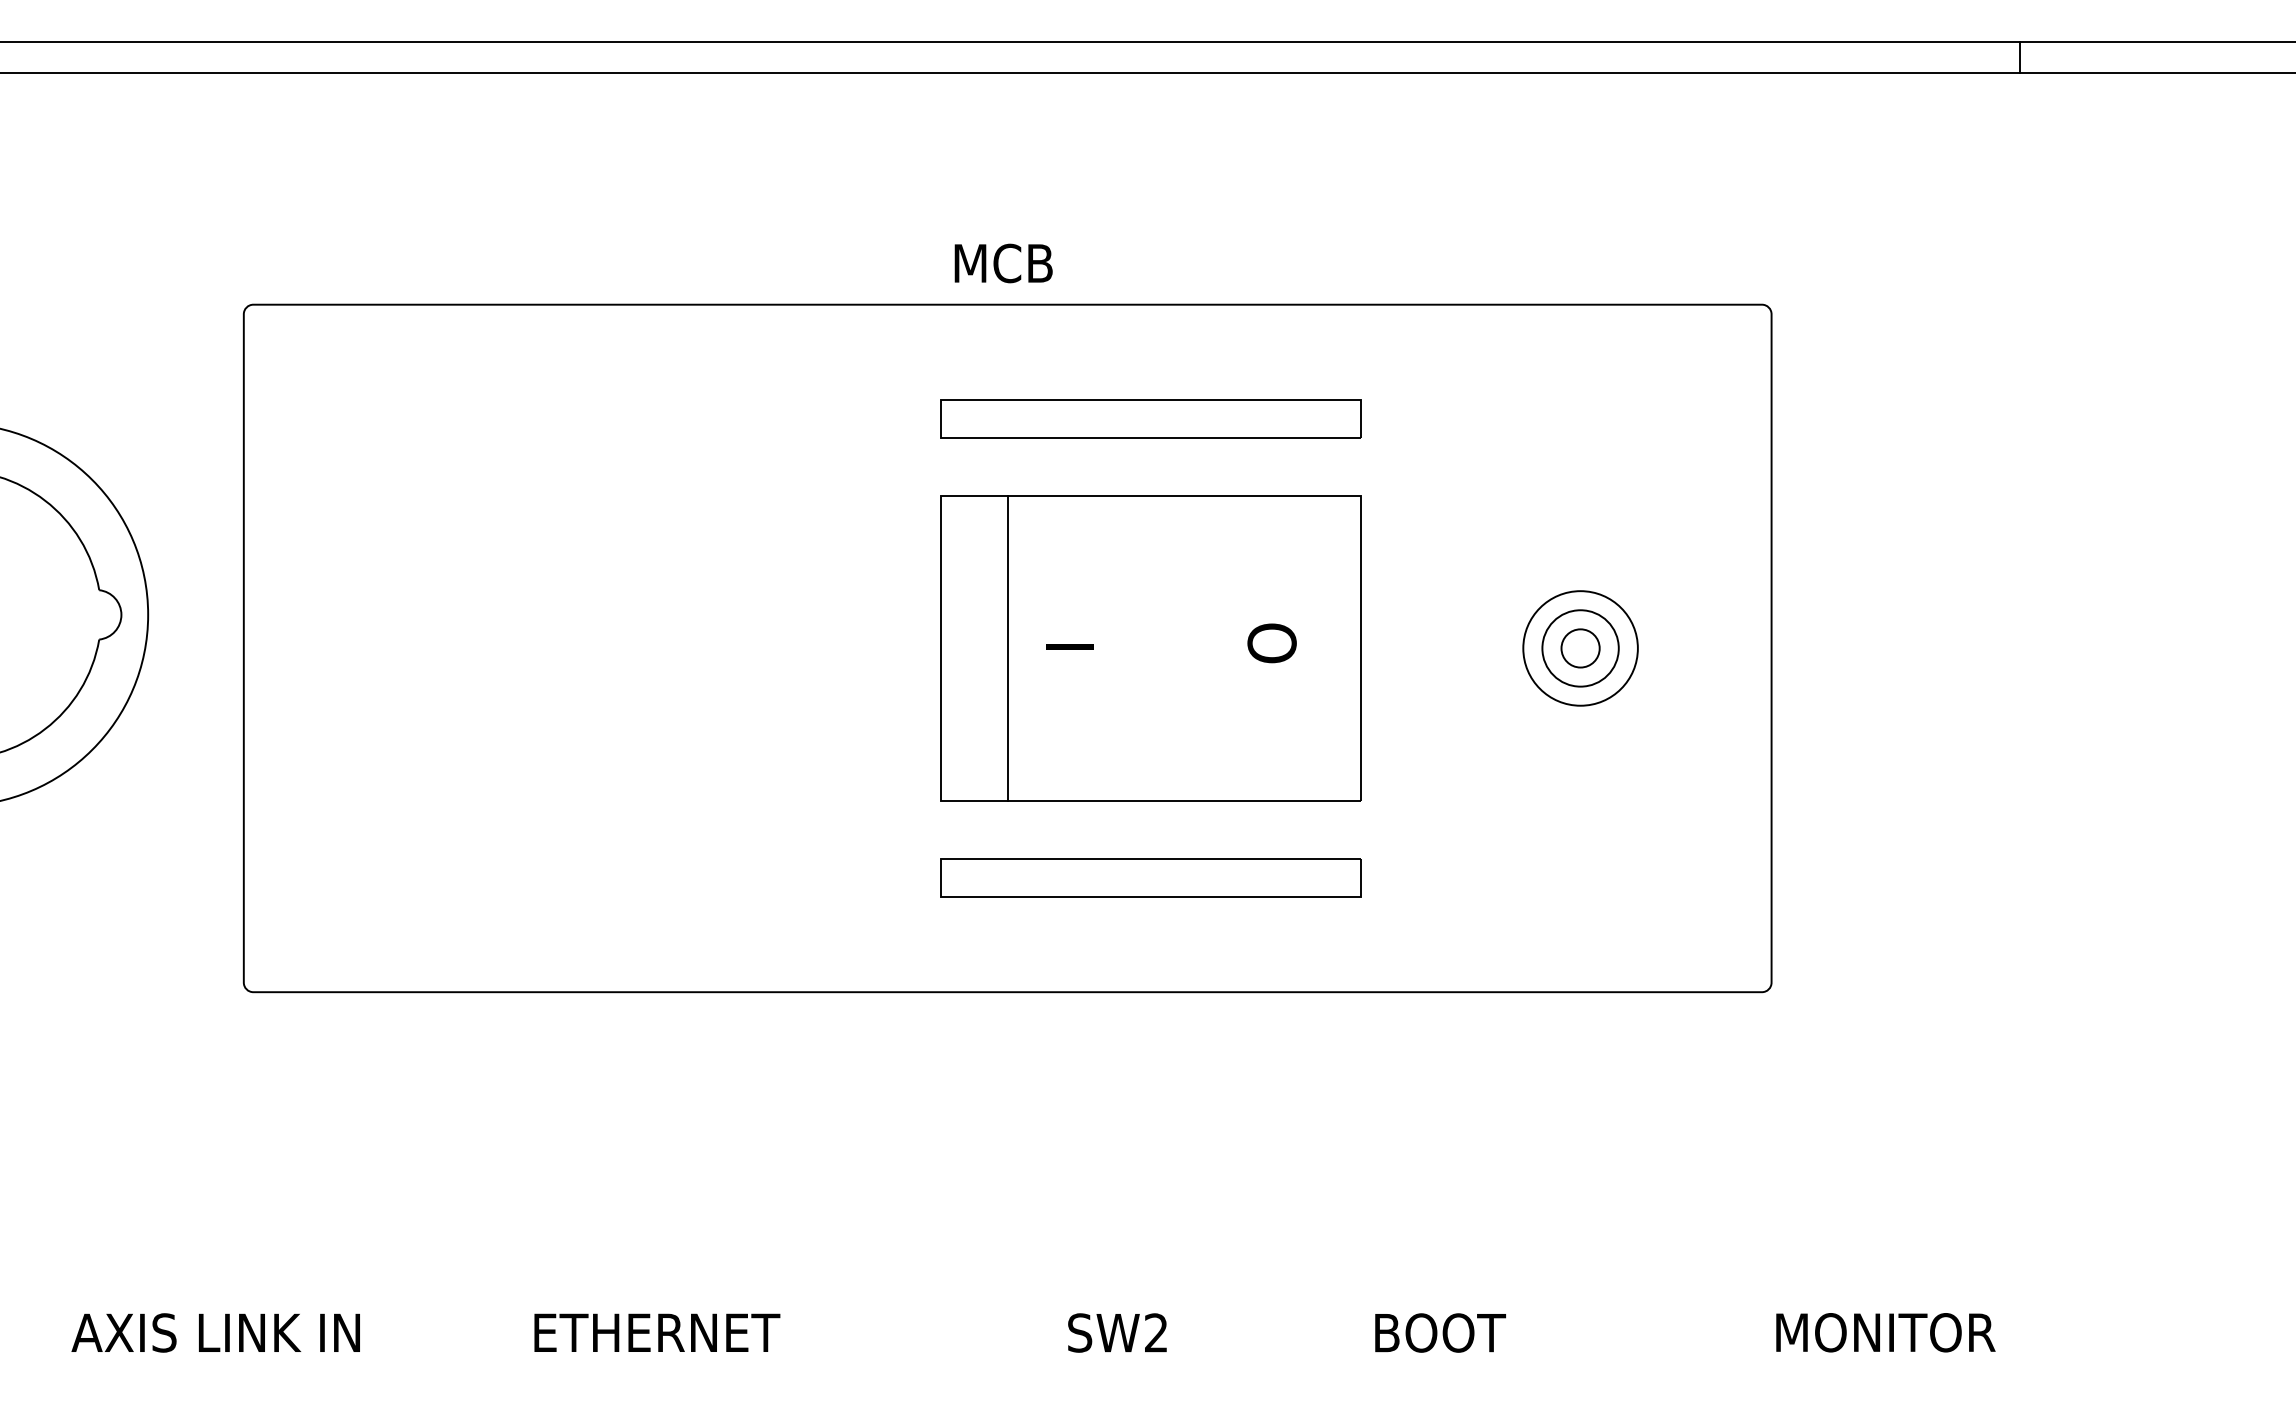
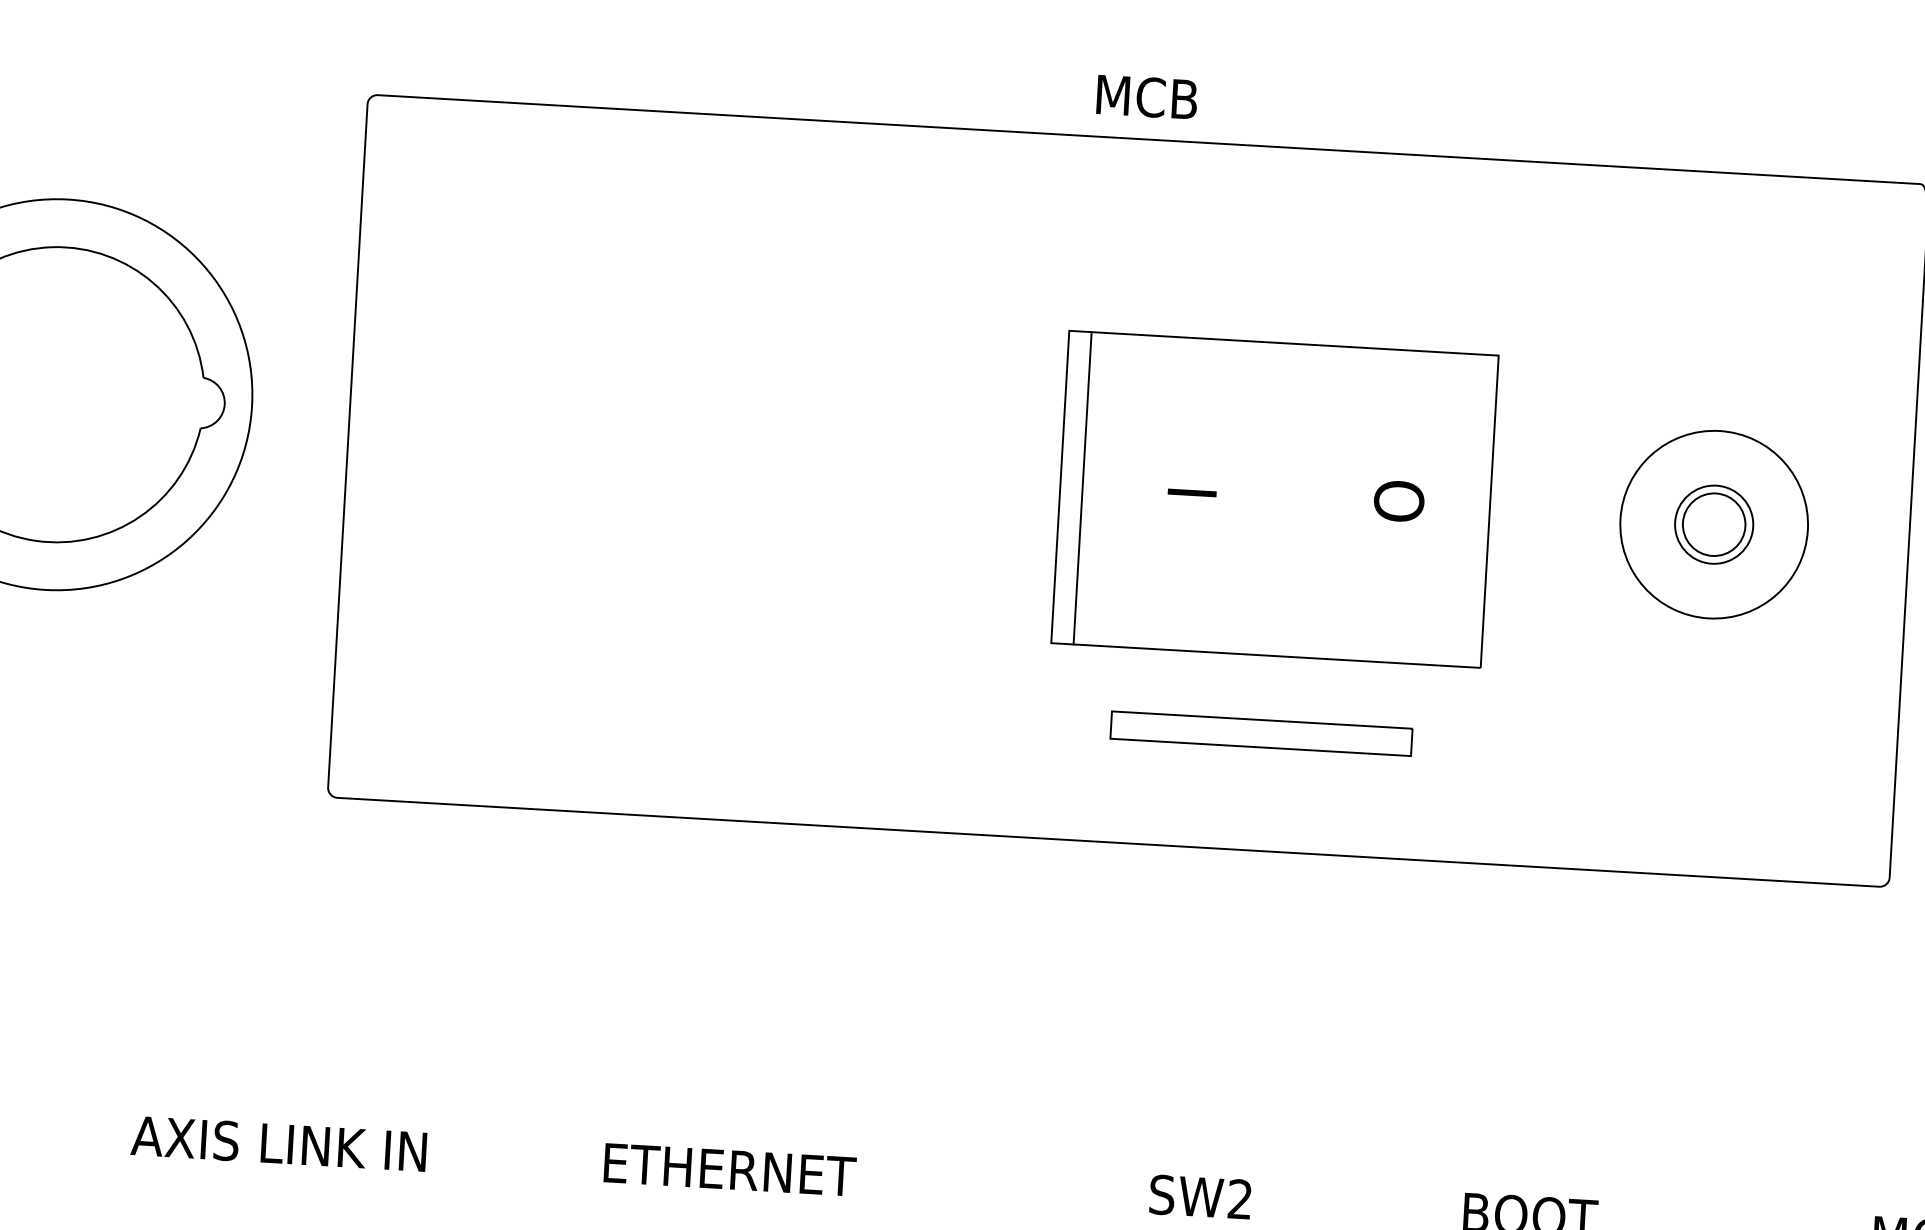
part: (1150, 418) -> (1288, 264), removed
line: (1007, 648) -> (1082, 488), moved
circle: (1580, 648) -> (1714, 524), size x1.6
circle: (1580, 648) -> (1714, 524), size x1.6
part: (1150, 877) -> (1261, 733), size x0.7

